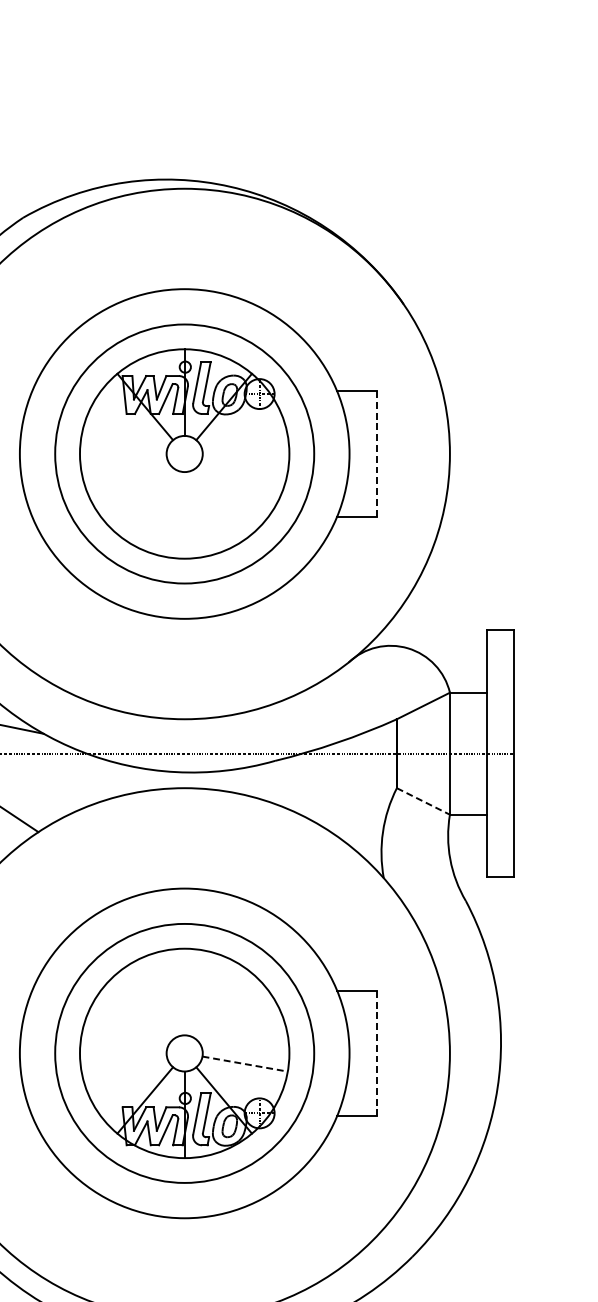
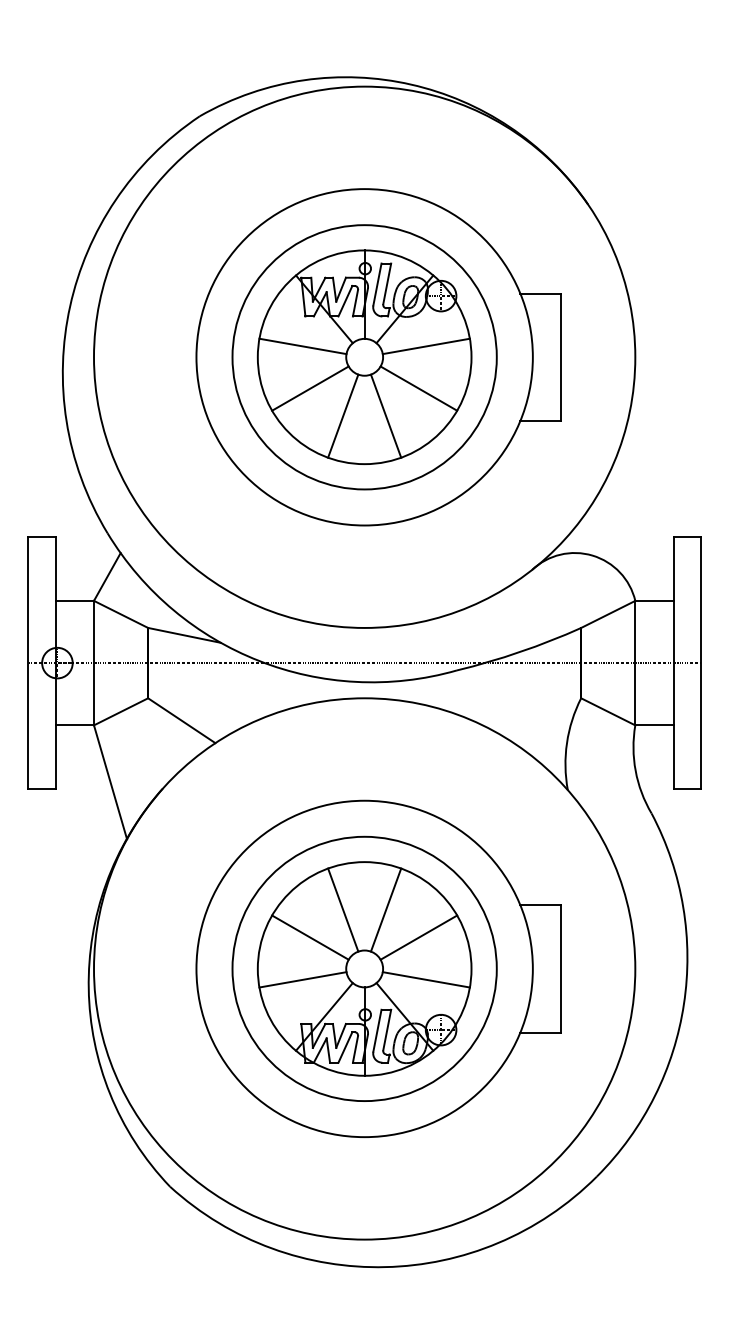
line: (123, 443) -> (302, 346), added
line: (244, 443) -> (425, 346), added
line: (377, 454) -> (561, 357), dashed -> solid
line: (131, 484) -> (310, 388), added
line: (237, 484) -> (418, 388), added
line: (163, 511) -> (343, 415), added
line: (205, 511) -> (385, 415), added
line: (423, 802) -> (608, 712), dashed -> solid
line: (163, 995) -> (343, 909), added
line: (205, 995) -> (385, 909), added
line: (131, 1022) -> (310, 937), added
line: (237, 1022) -> (418, 937), added
line: (377, 1052) -> (561, 968), dashed -> solid
line: (123, 1063) -> (302, 979), added
line: (245, 1063) -> (426, 979), dashed -> solid

